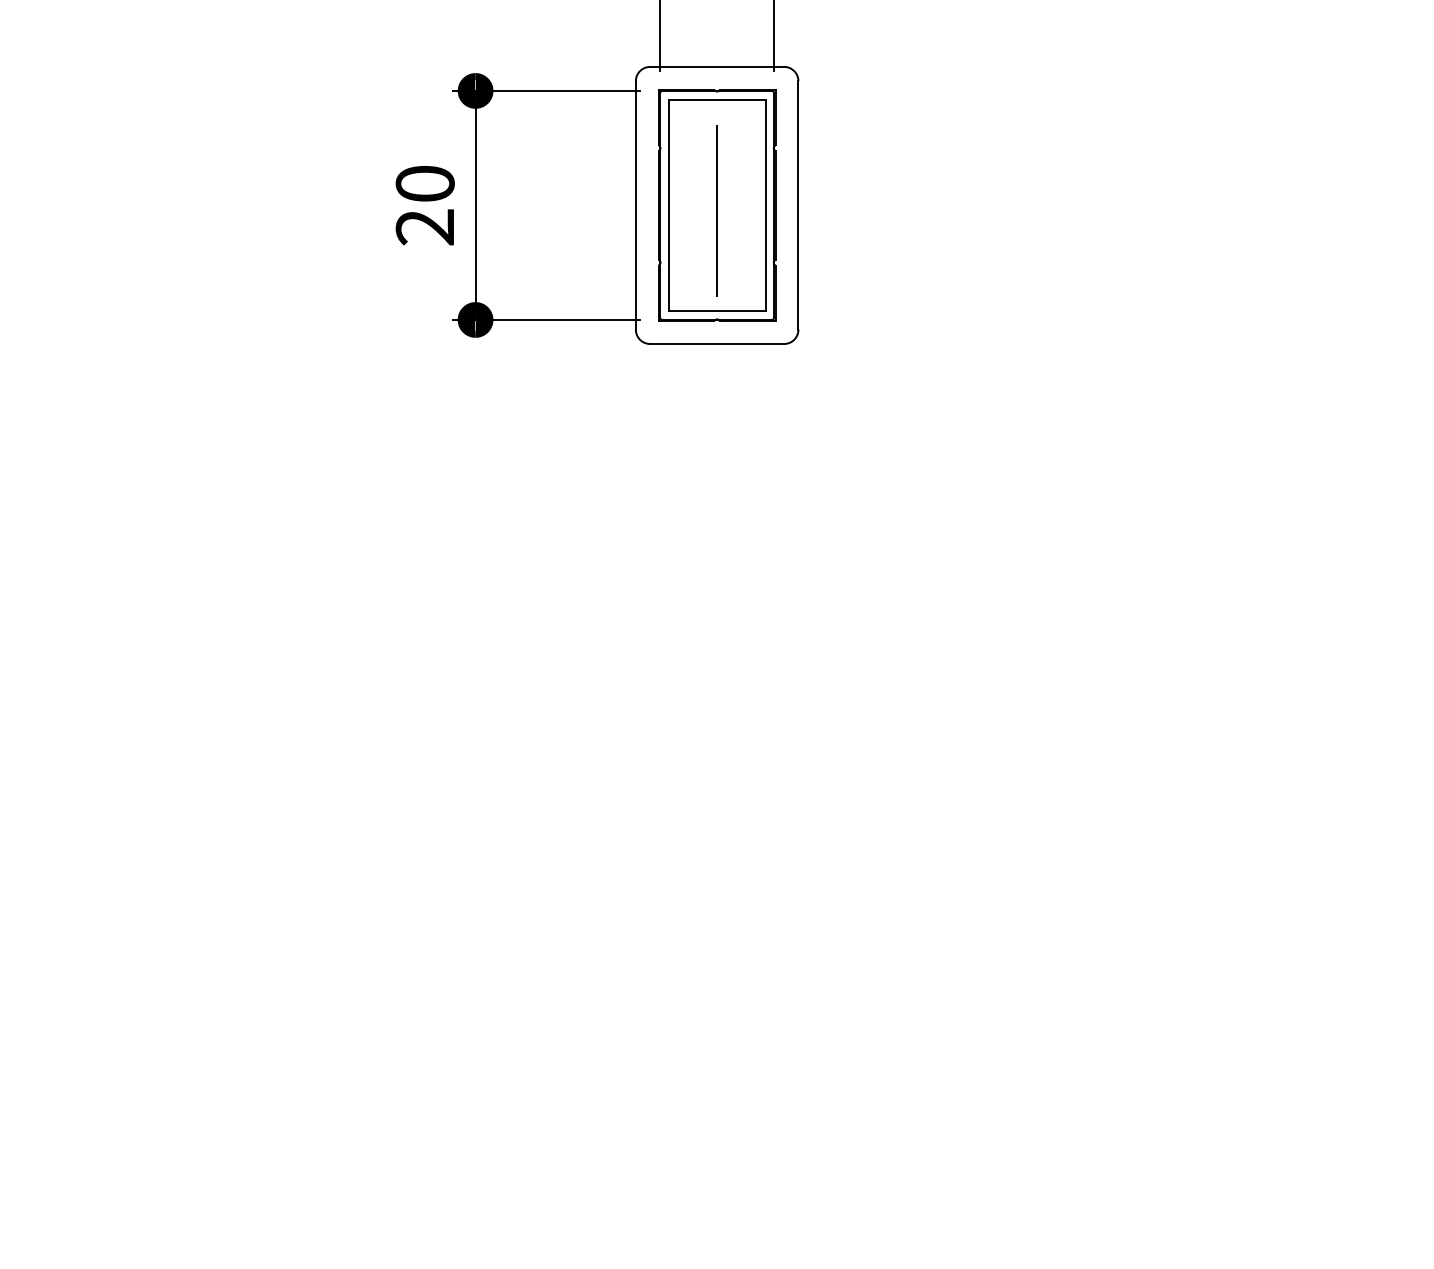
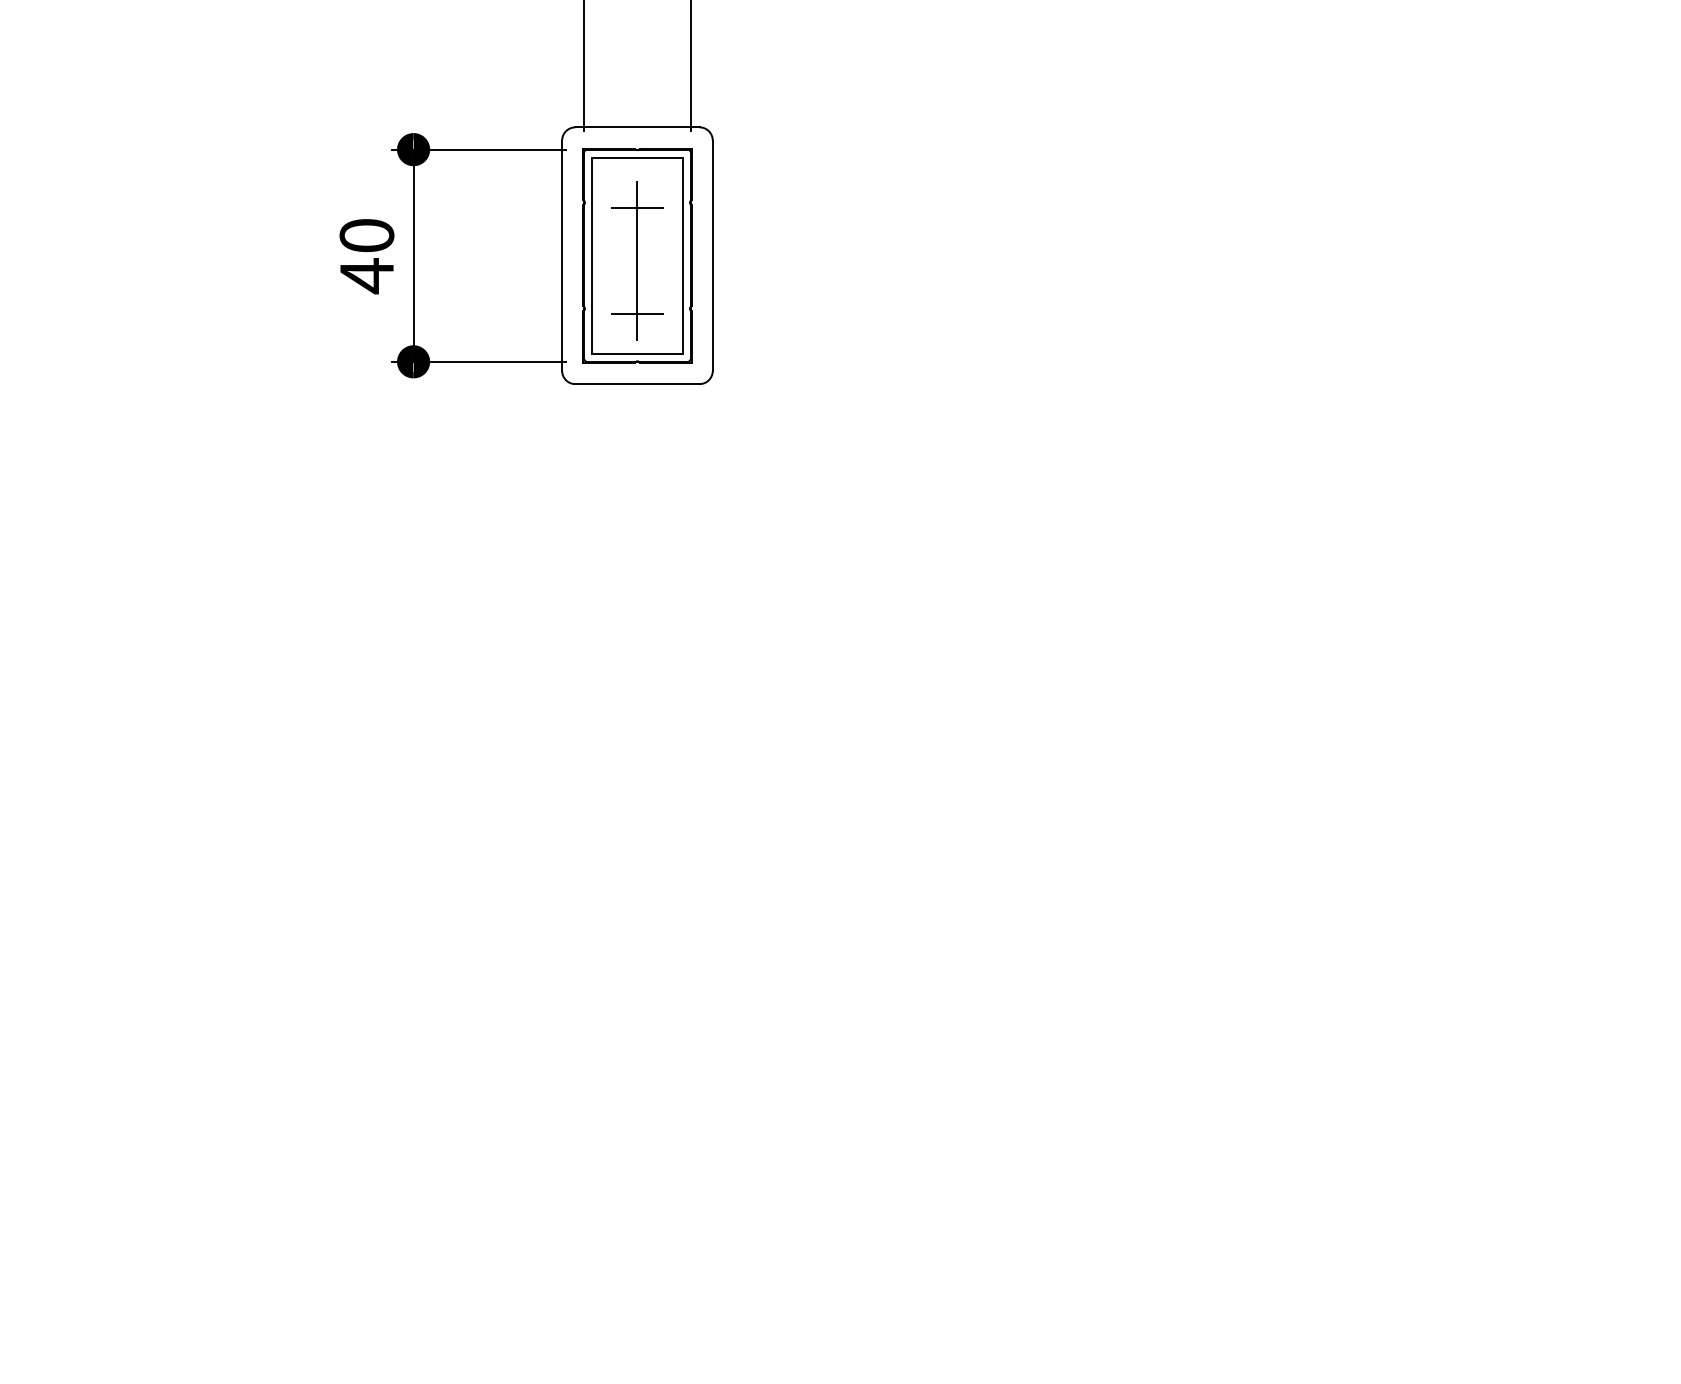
line: (717, 154) -> (637, 208), added
text: (424, 227) -> (366, 276), 20 -> 40
line: (717, 268) -> (637, 314), added

